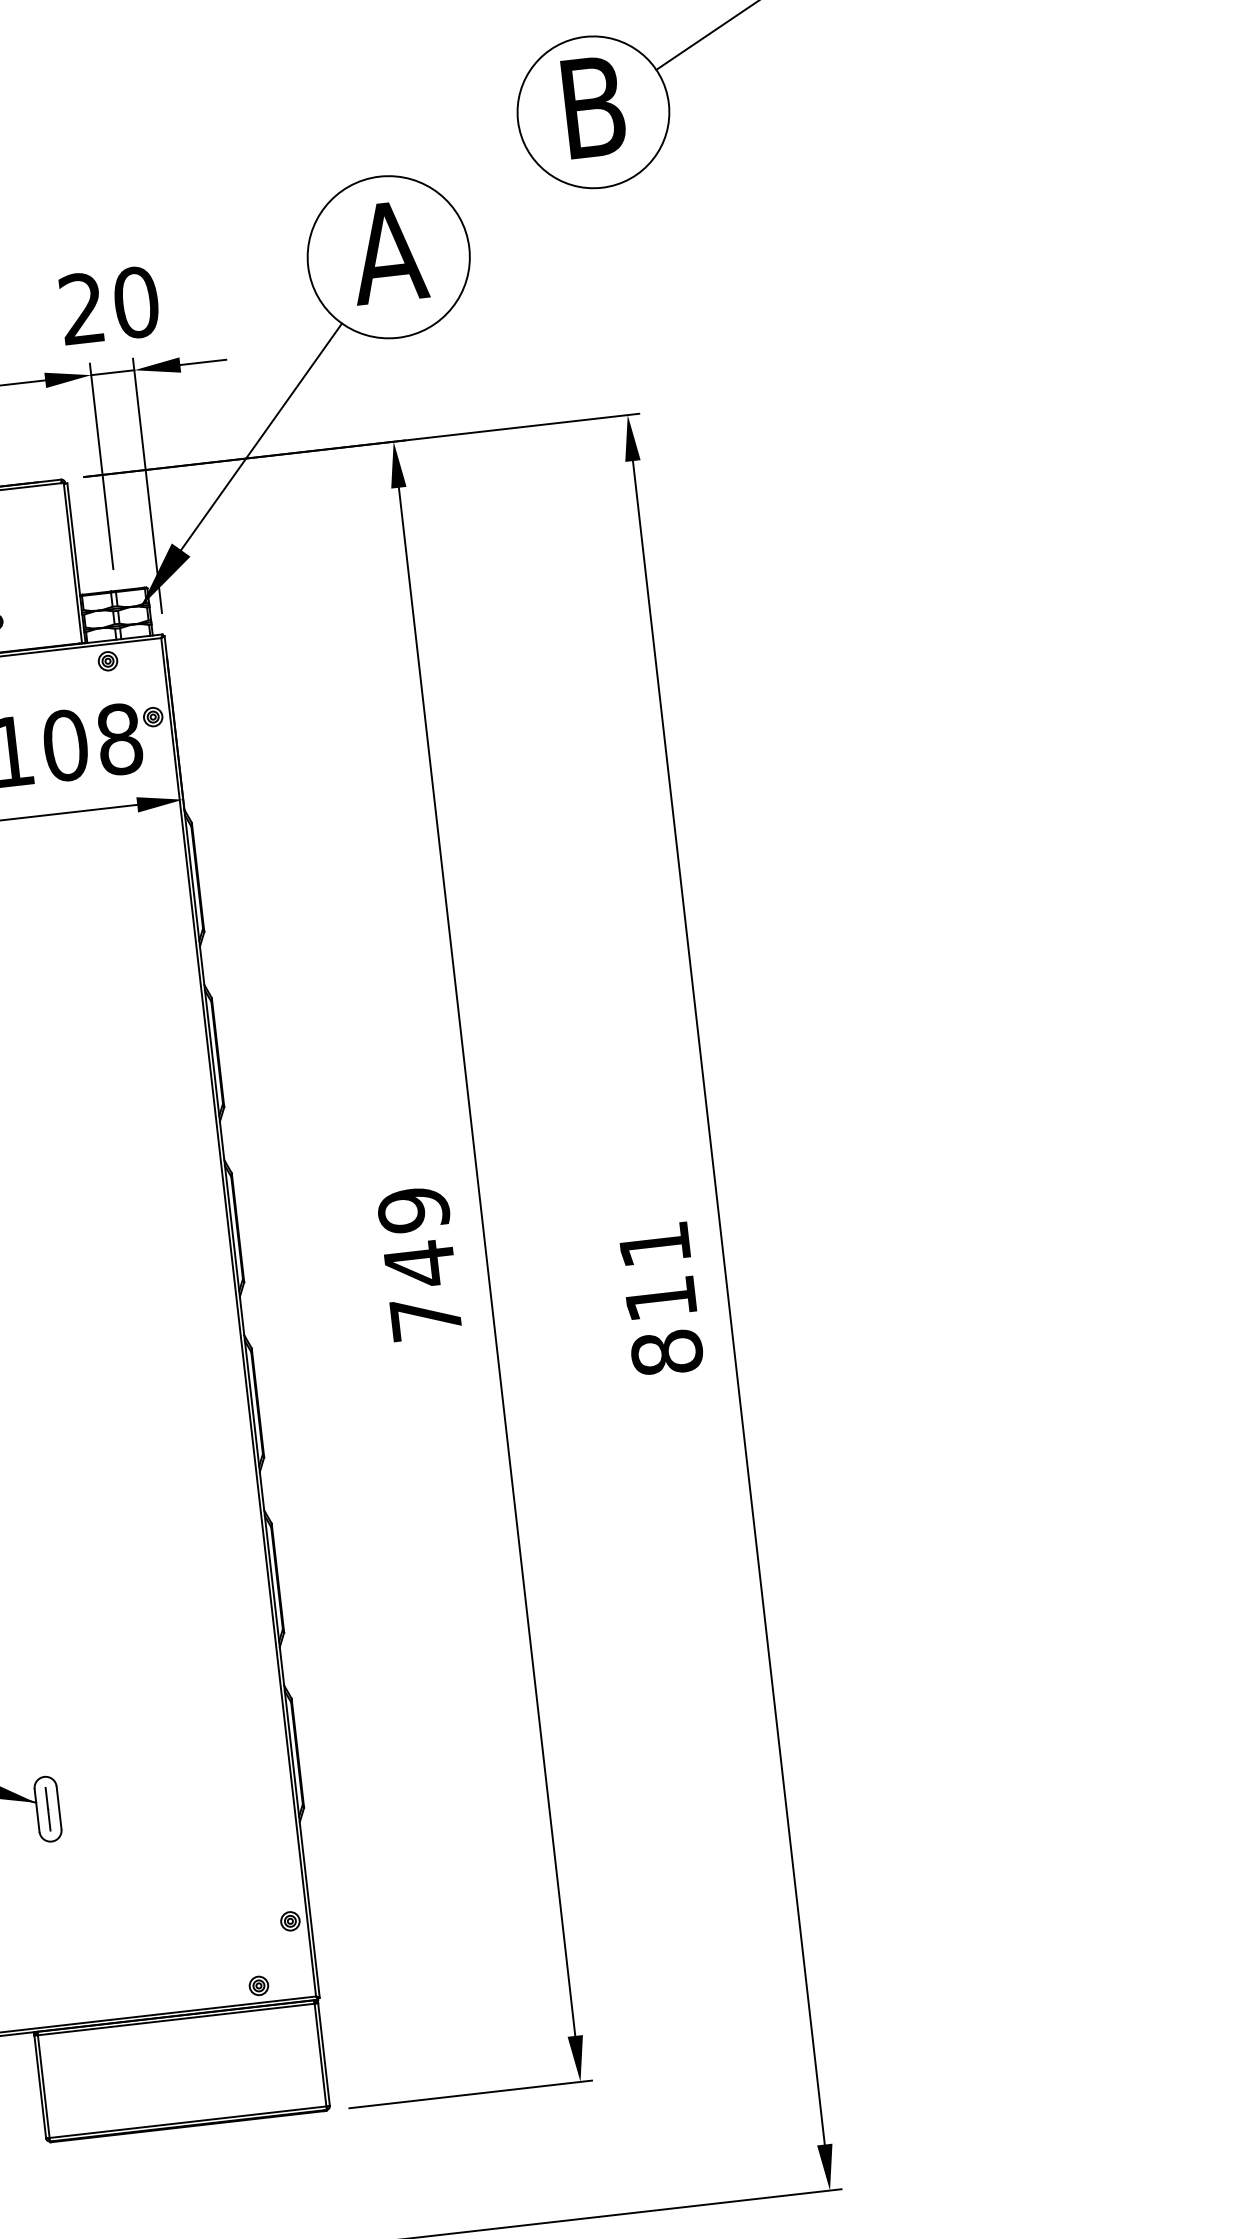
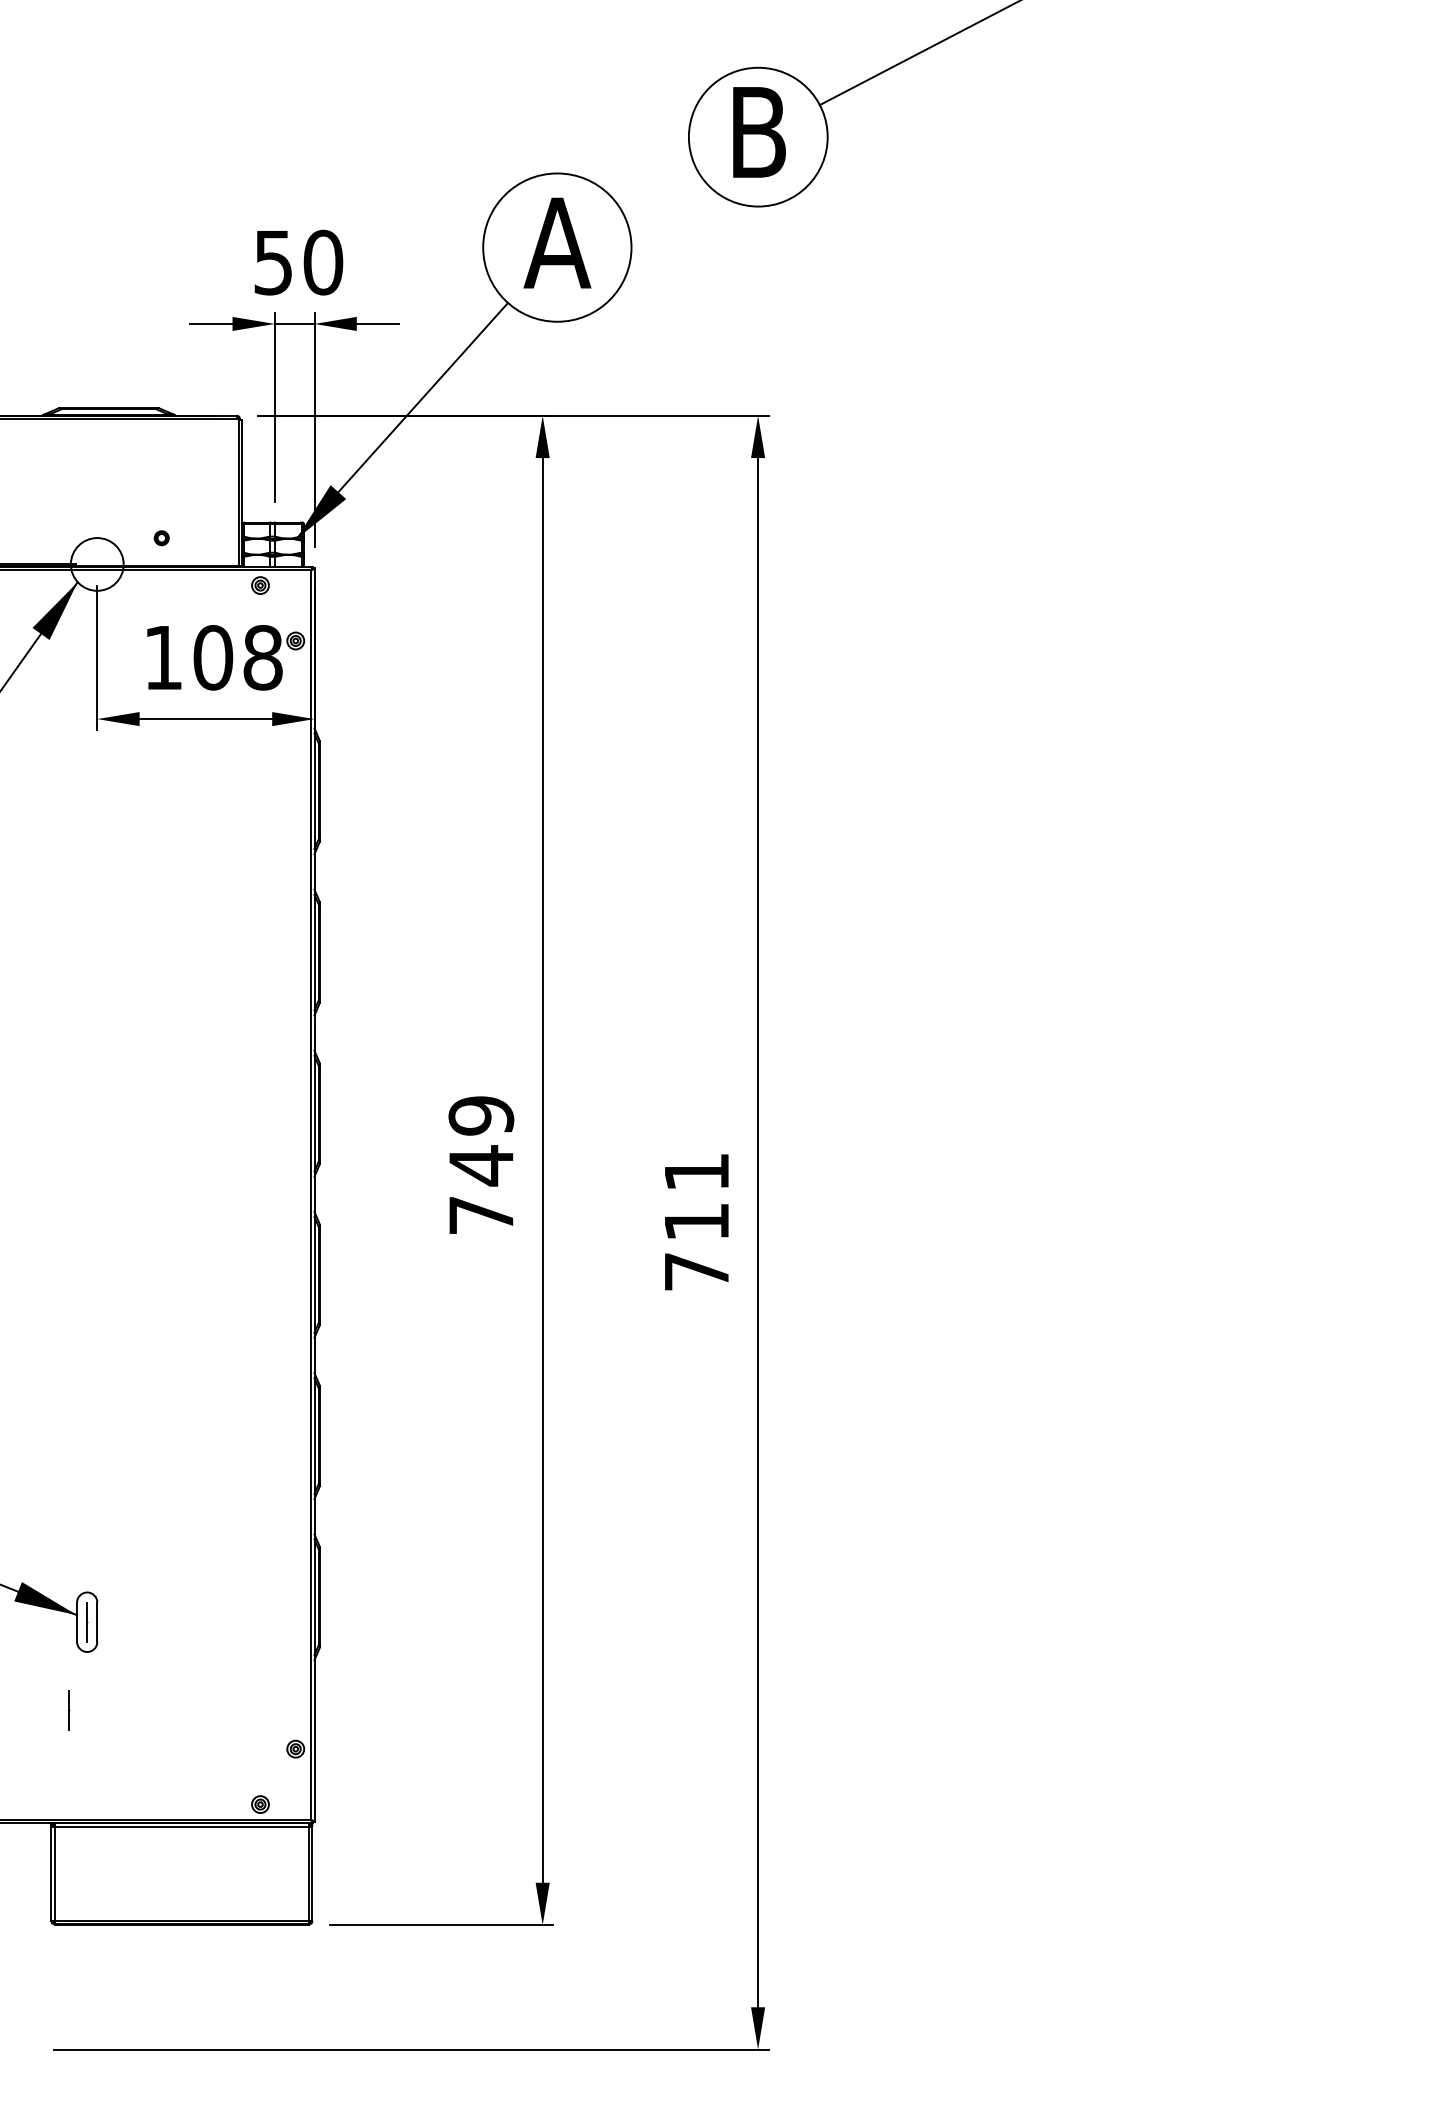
text: (81, 308) -> (272, 262), 20 -> 50
text: (666, 1352) -> (696, 1271), 811 -> 711
line: (39, 1907) -> (69, 1710), added

